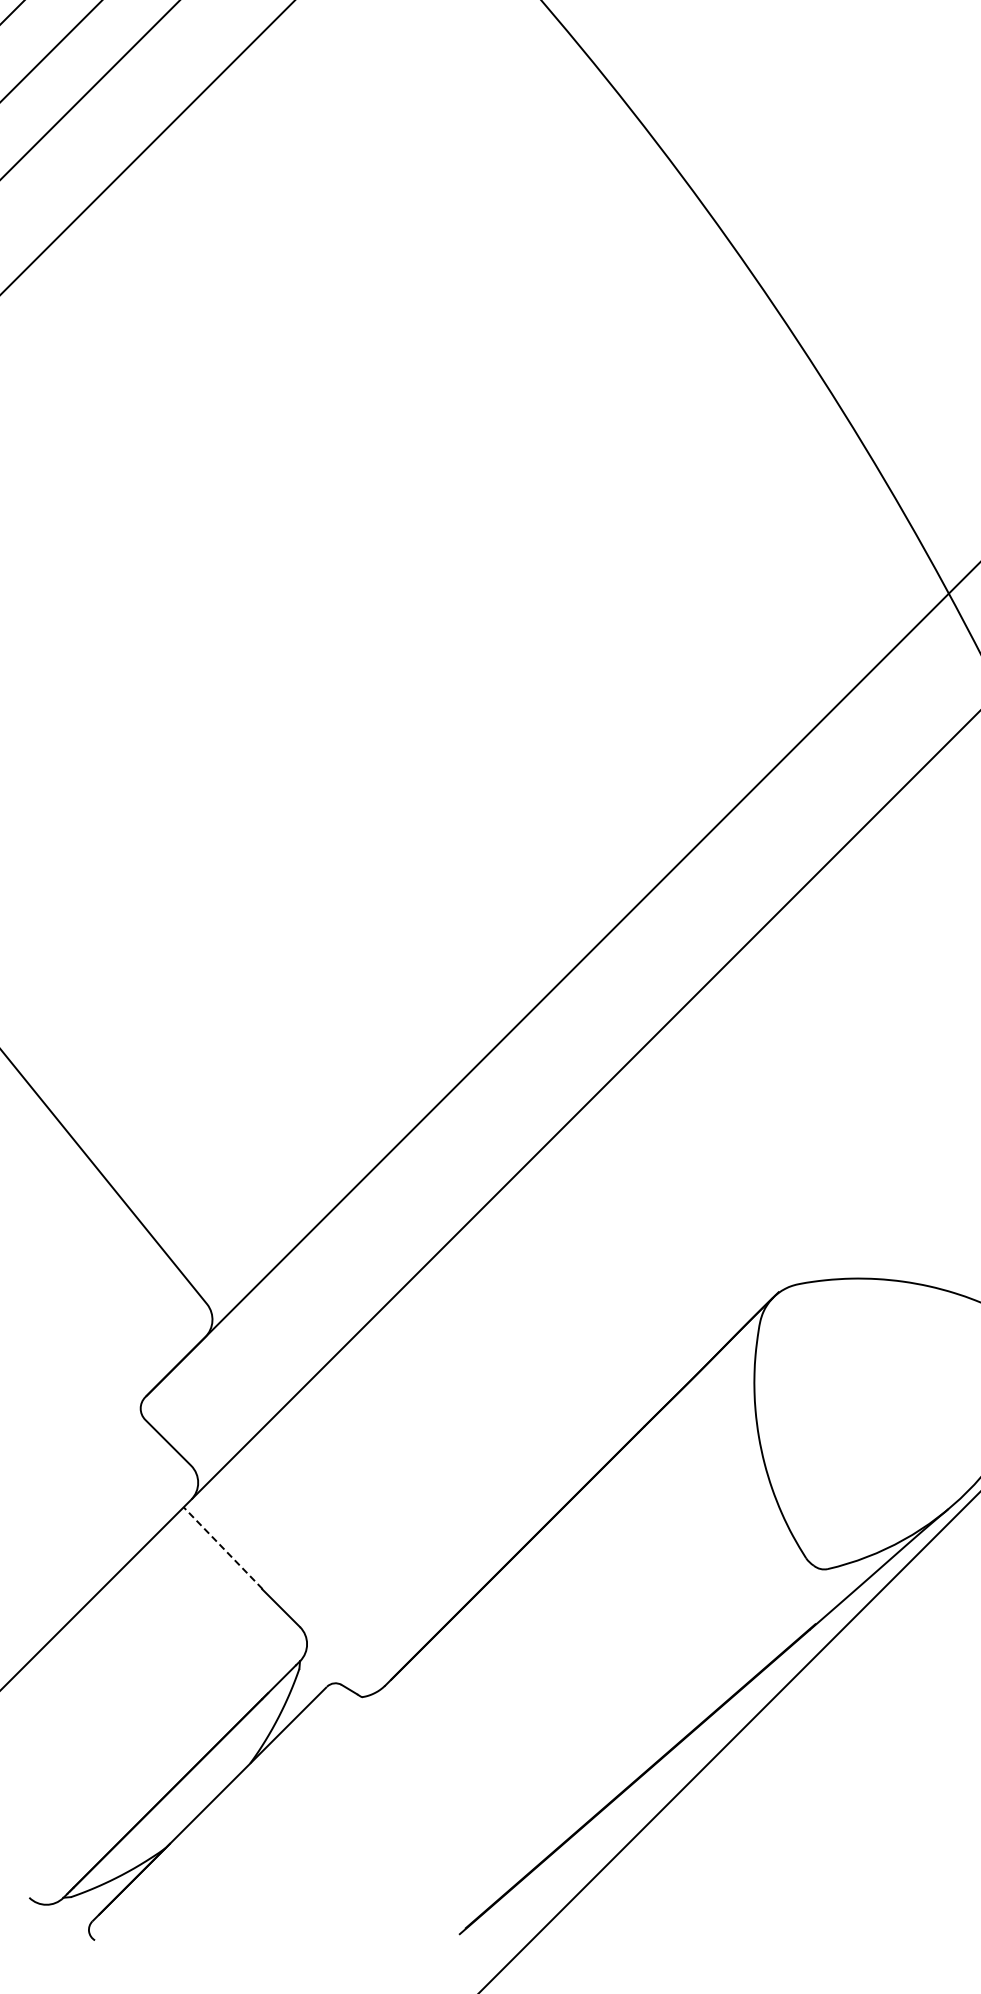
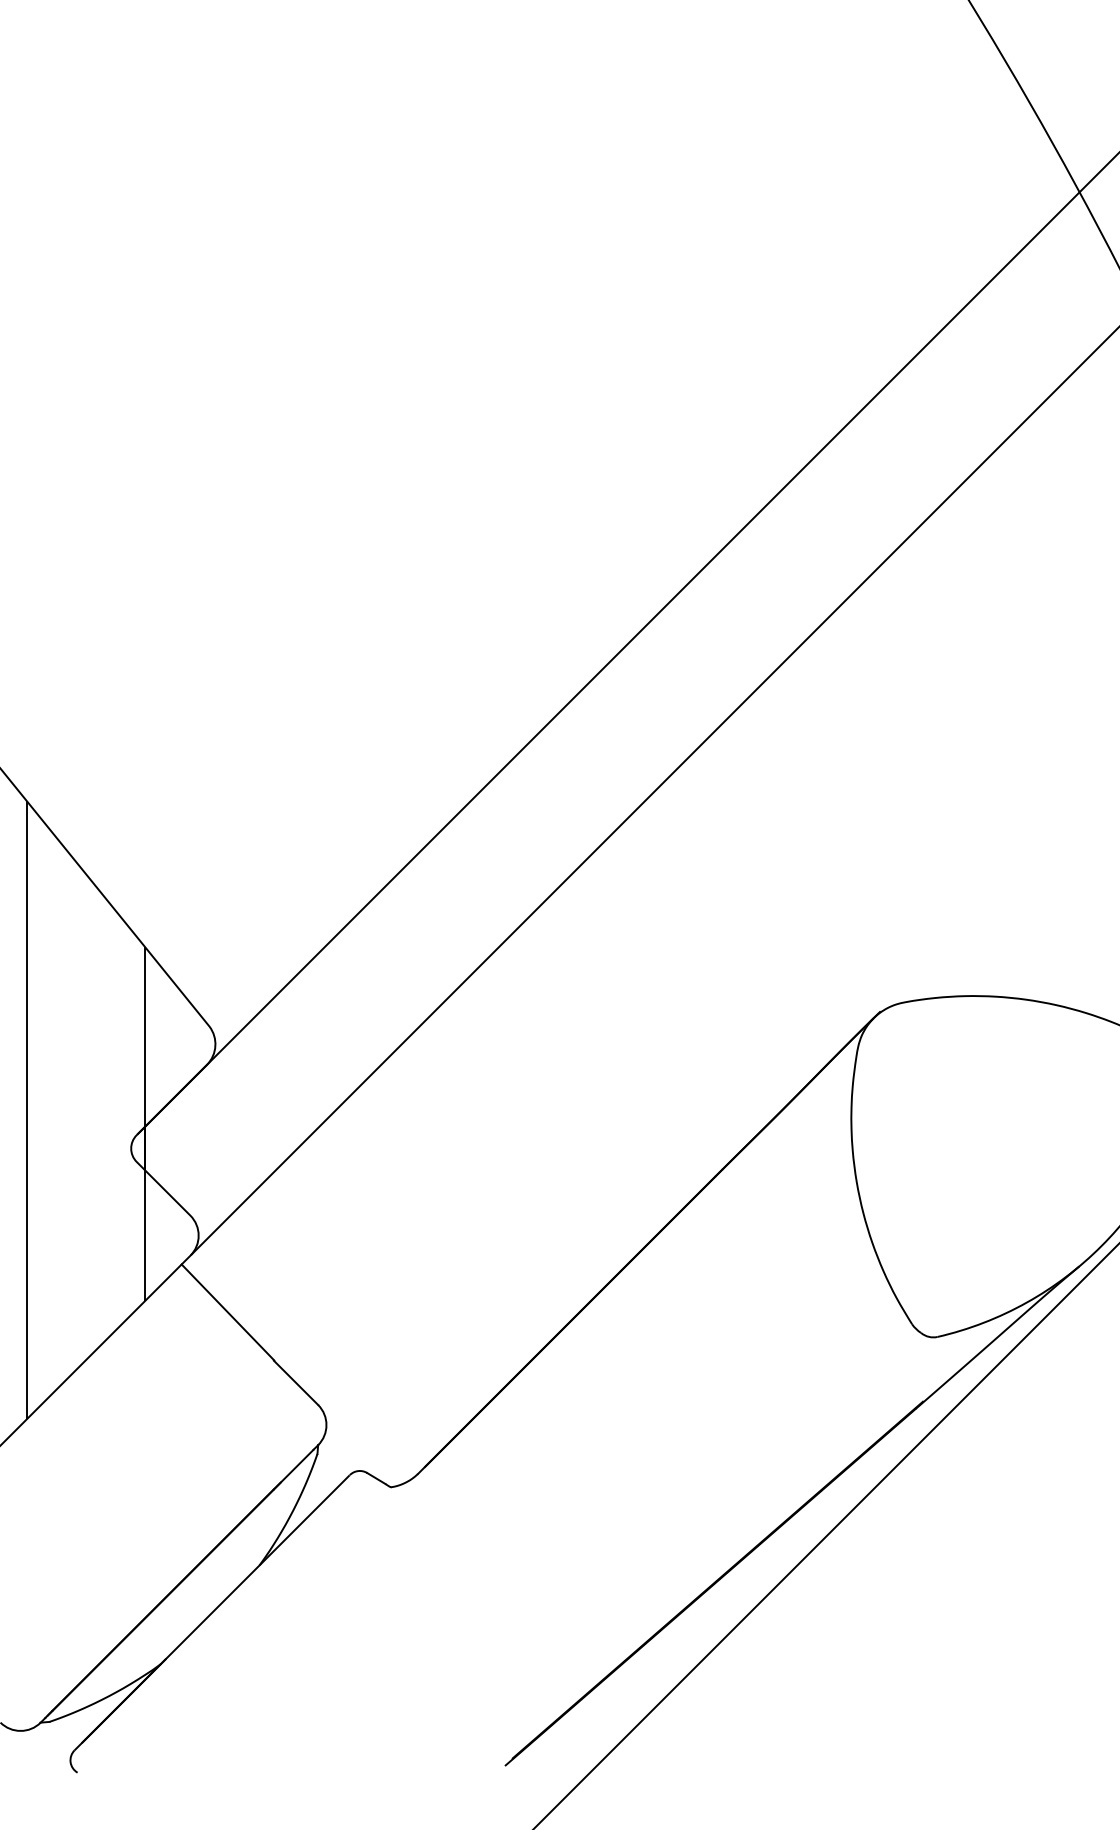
hatch: (101, 1375) -> (85, 1109), added
line: (223, 1548) -> (228, 1312), dashed -> solid

